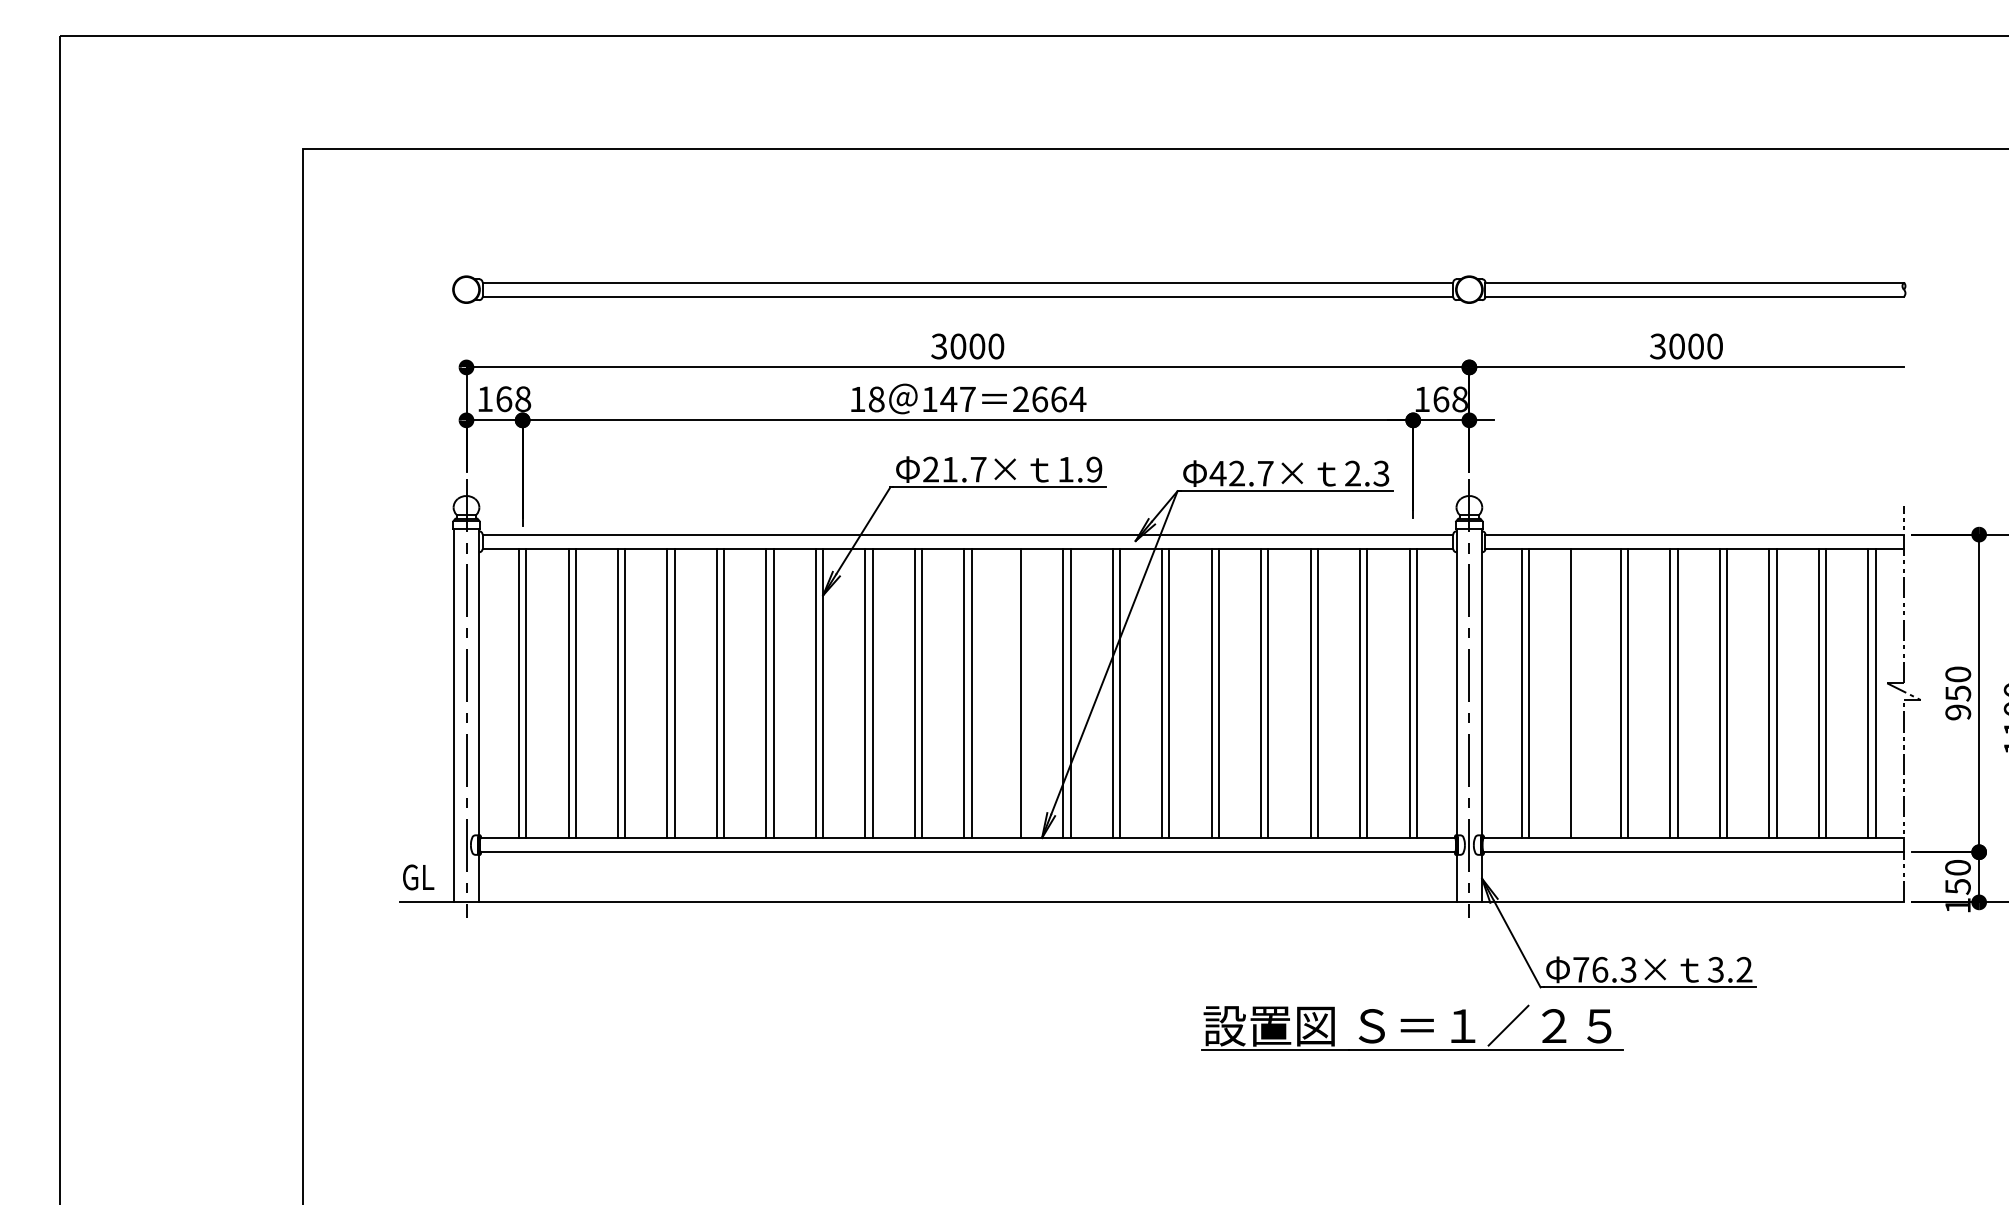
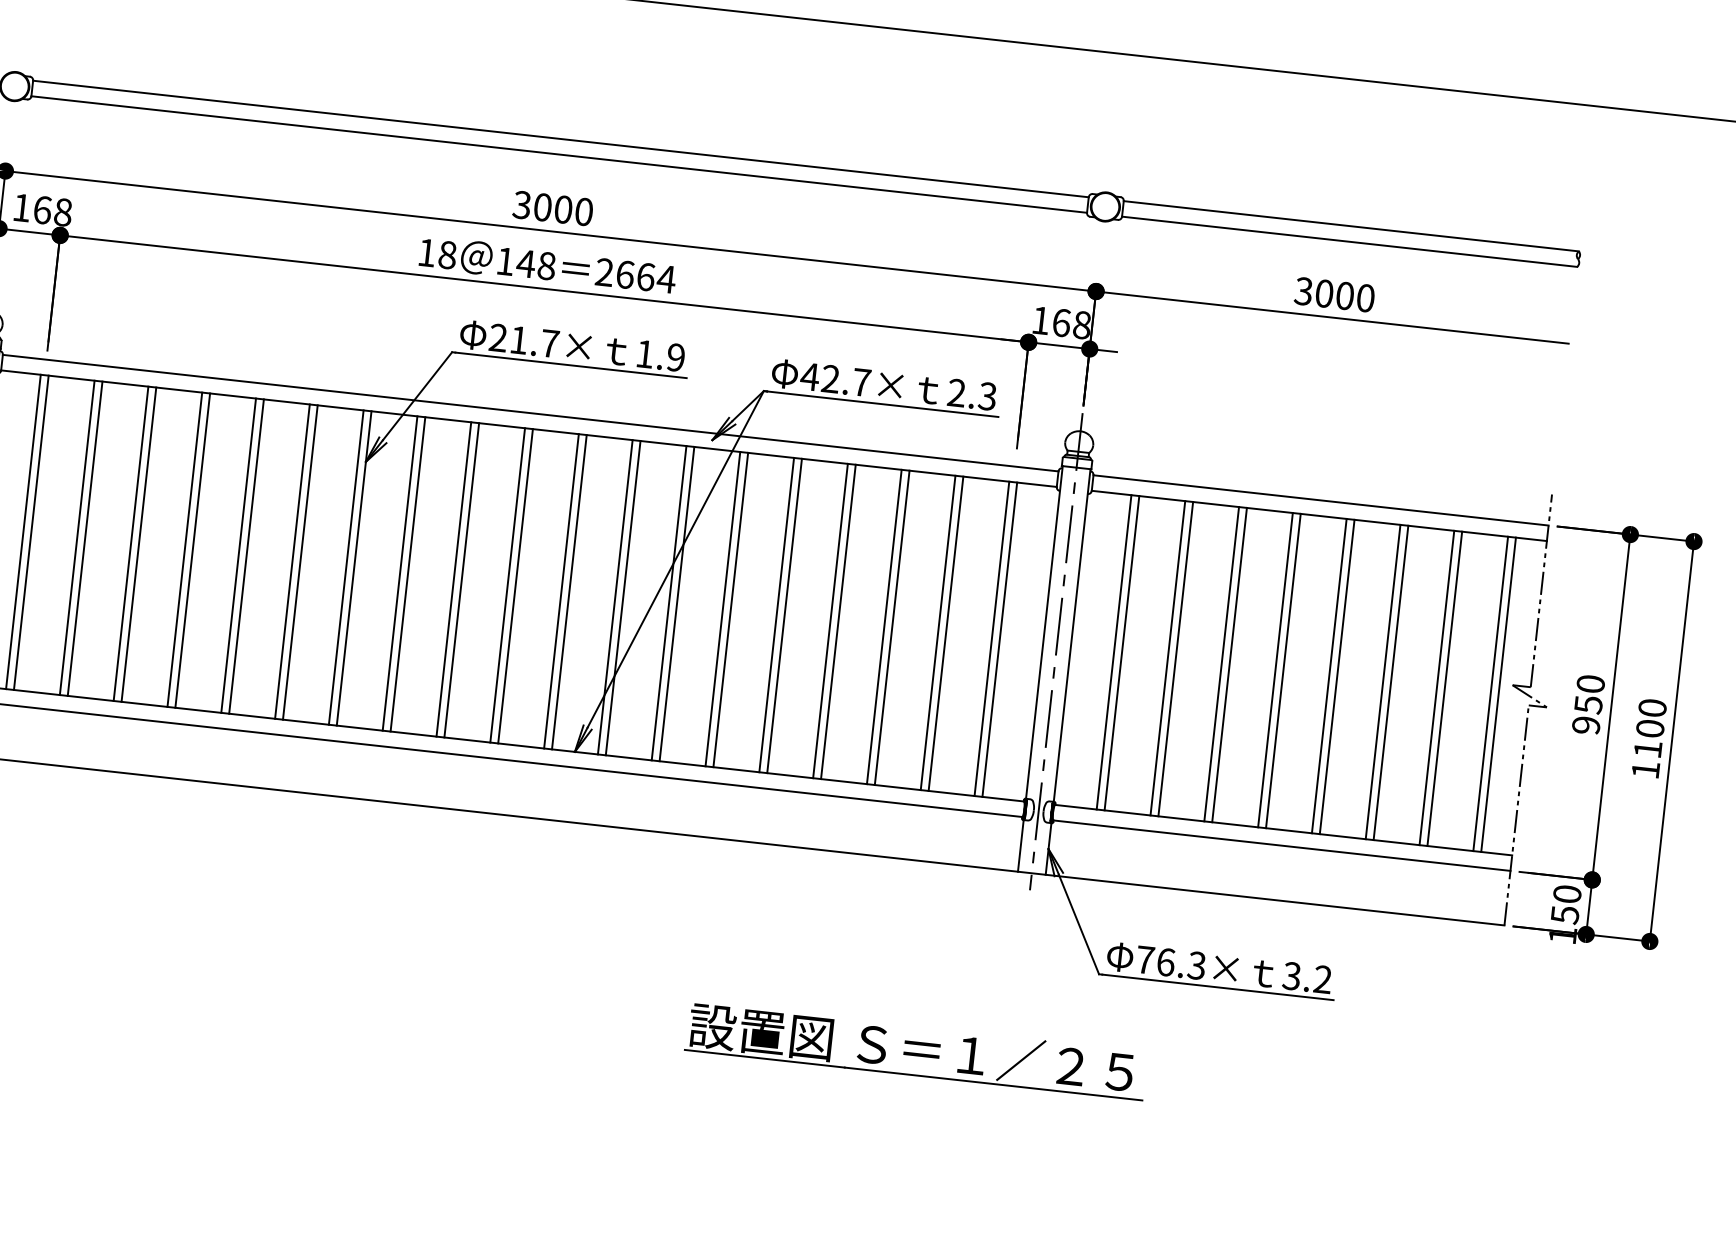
text: (967, 399) -> (546, 266), 147 -> 148
line: (1013, 692) -> (561, 590), added
line: (1578, 692) -> (1175, 658), added
part: (1412, 1027) -> (916, 1051), moved

